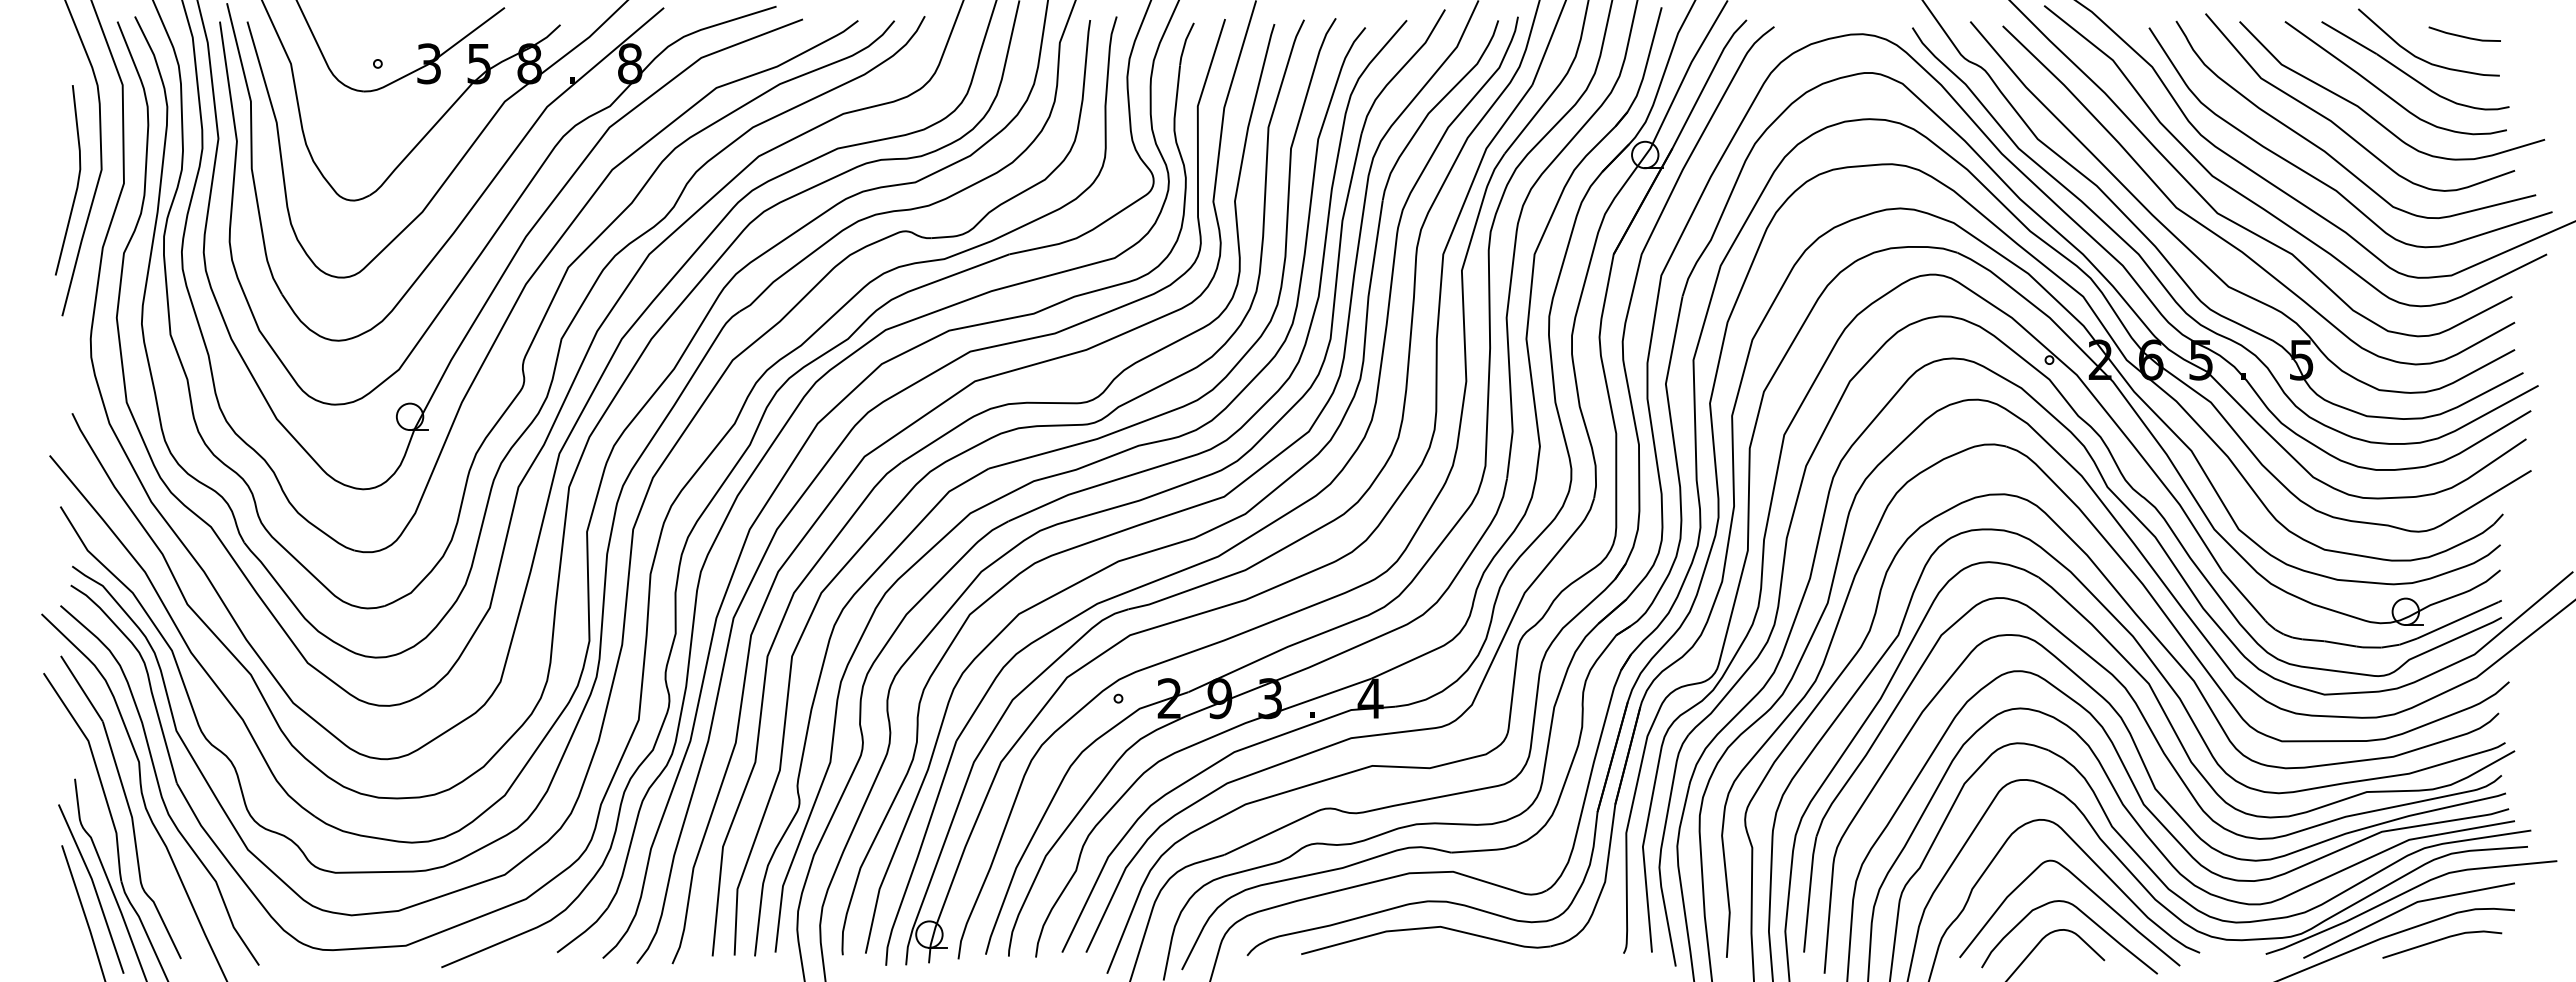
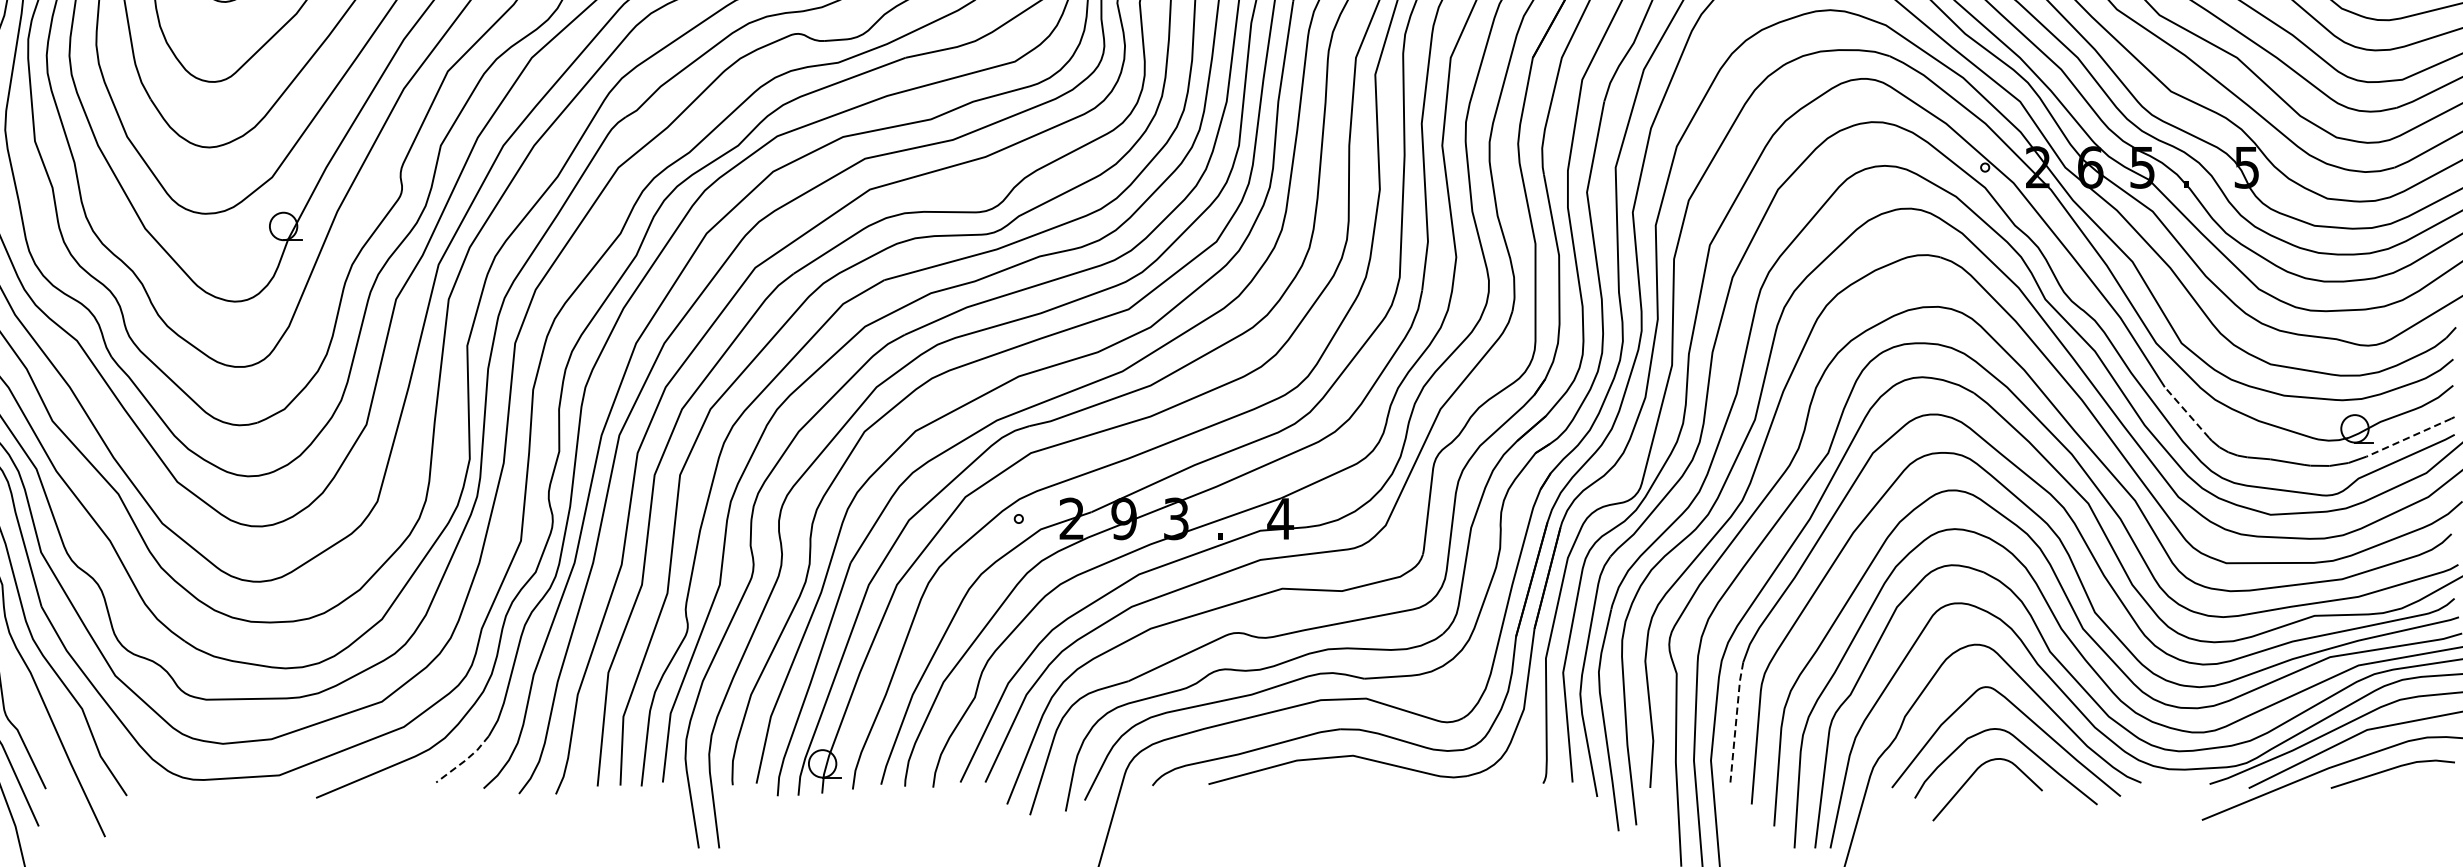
line: (2243, 595) -> (2186, 411), solid -> dashed
line: (2457, 620) -> (2408, 437), solid -> dashed
line: (1809, 894) -> (1736, 722), solid -> dashed
line: (585, 931) -> (465, 760), solid -> dashed

